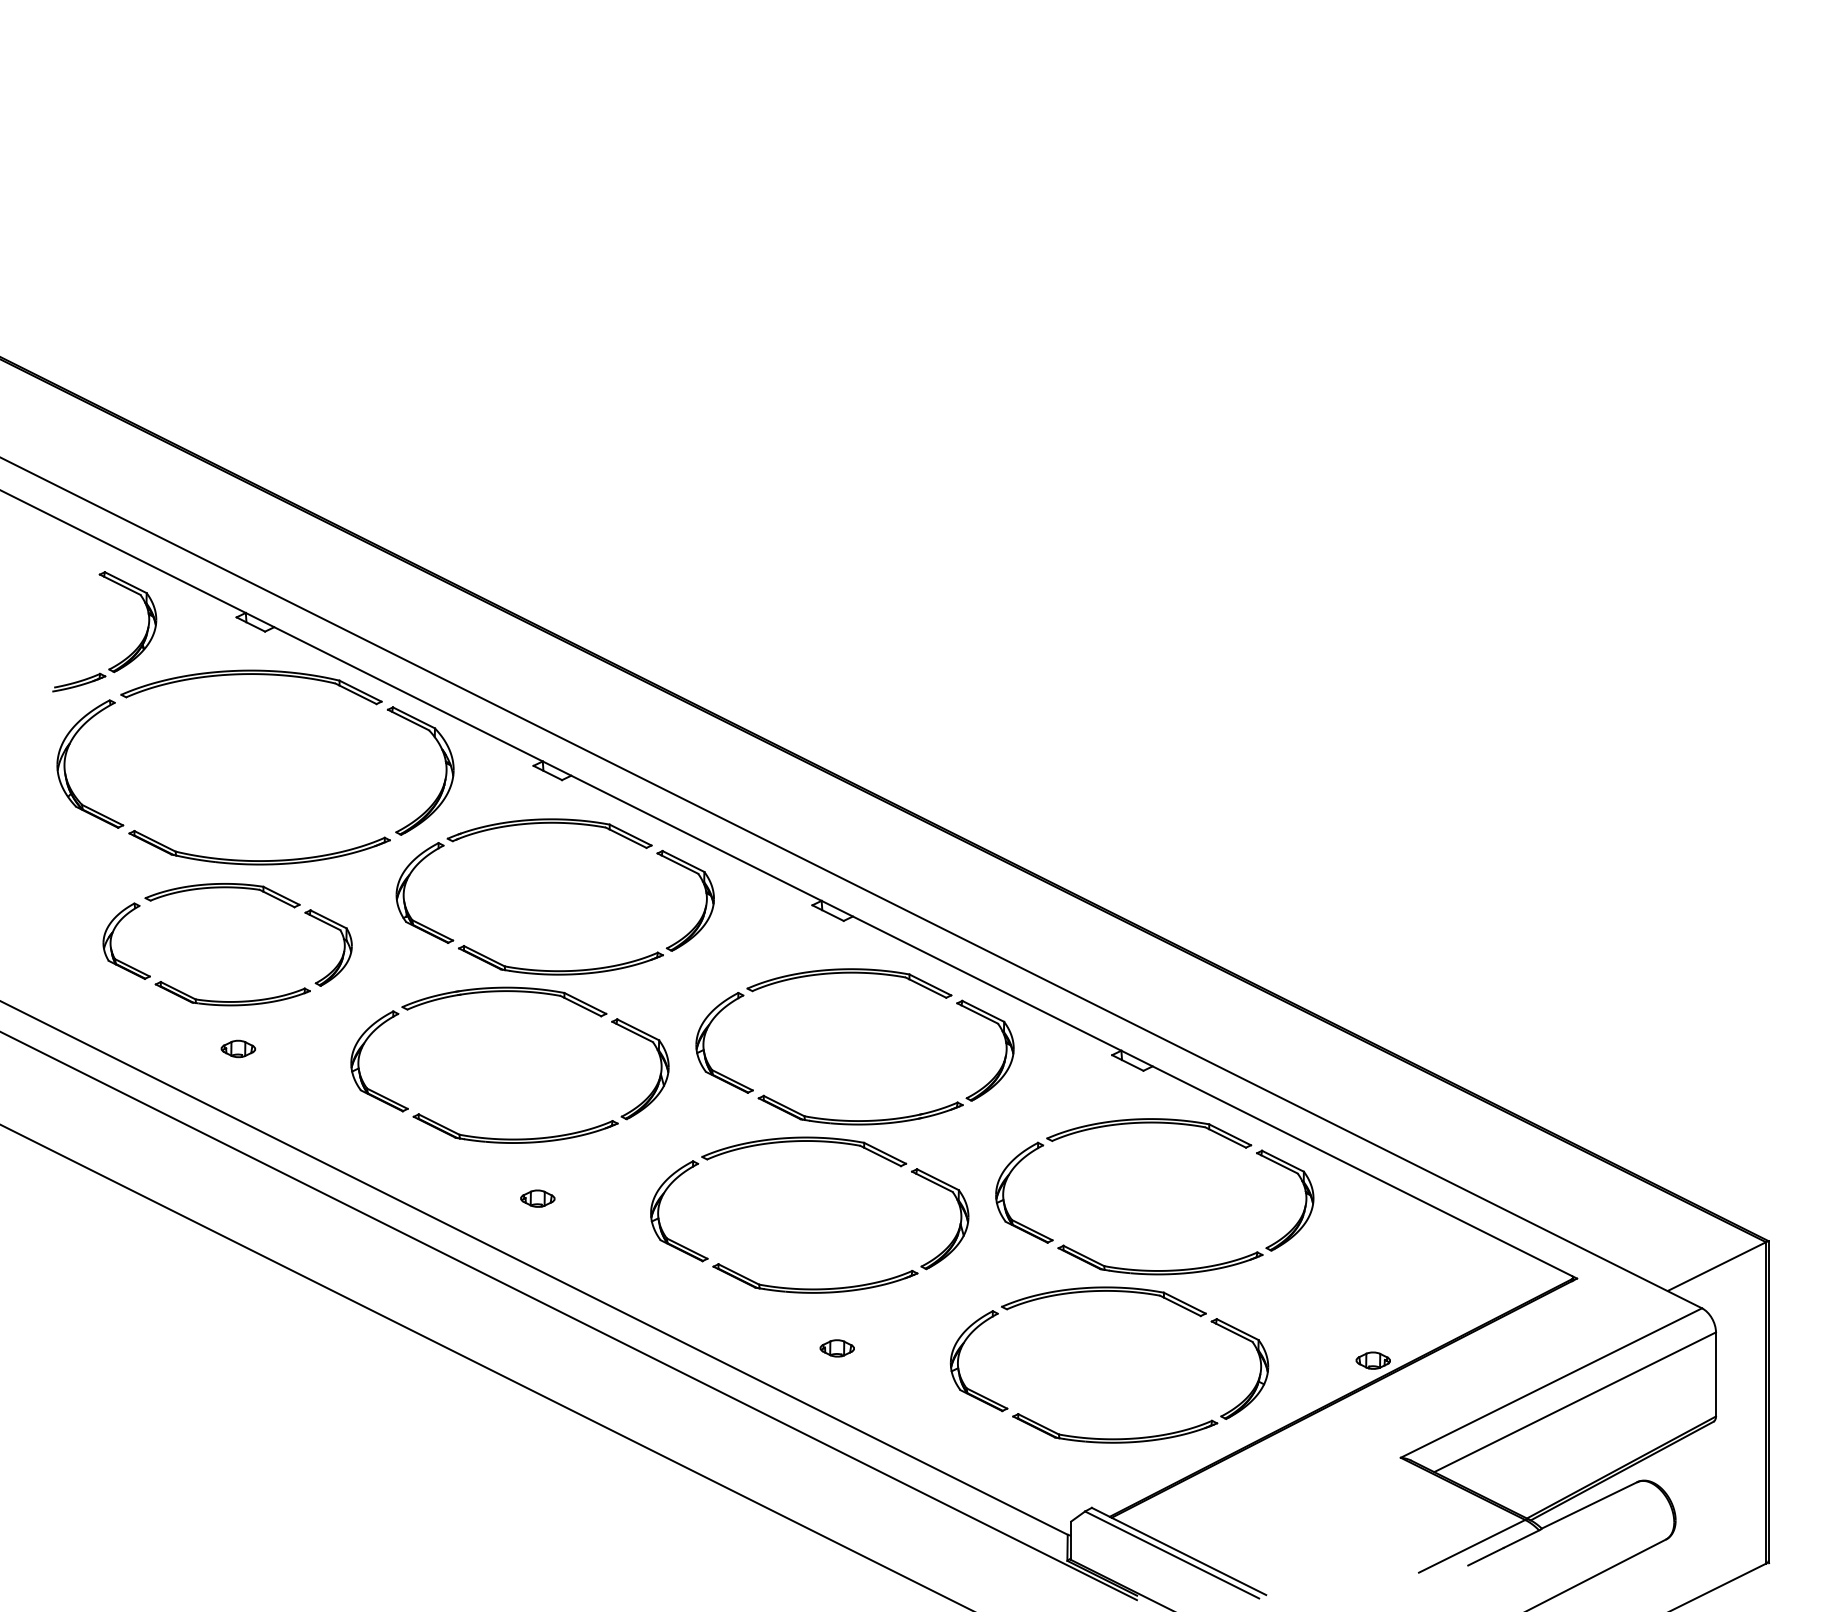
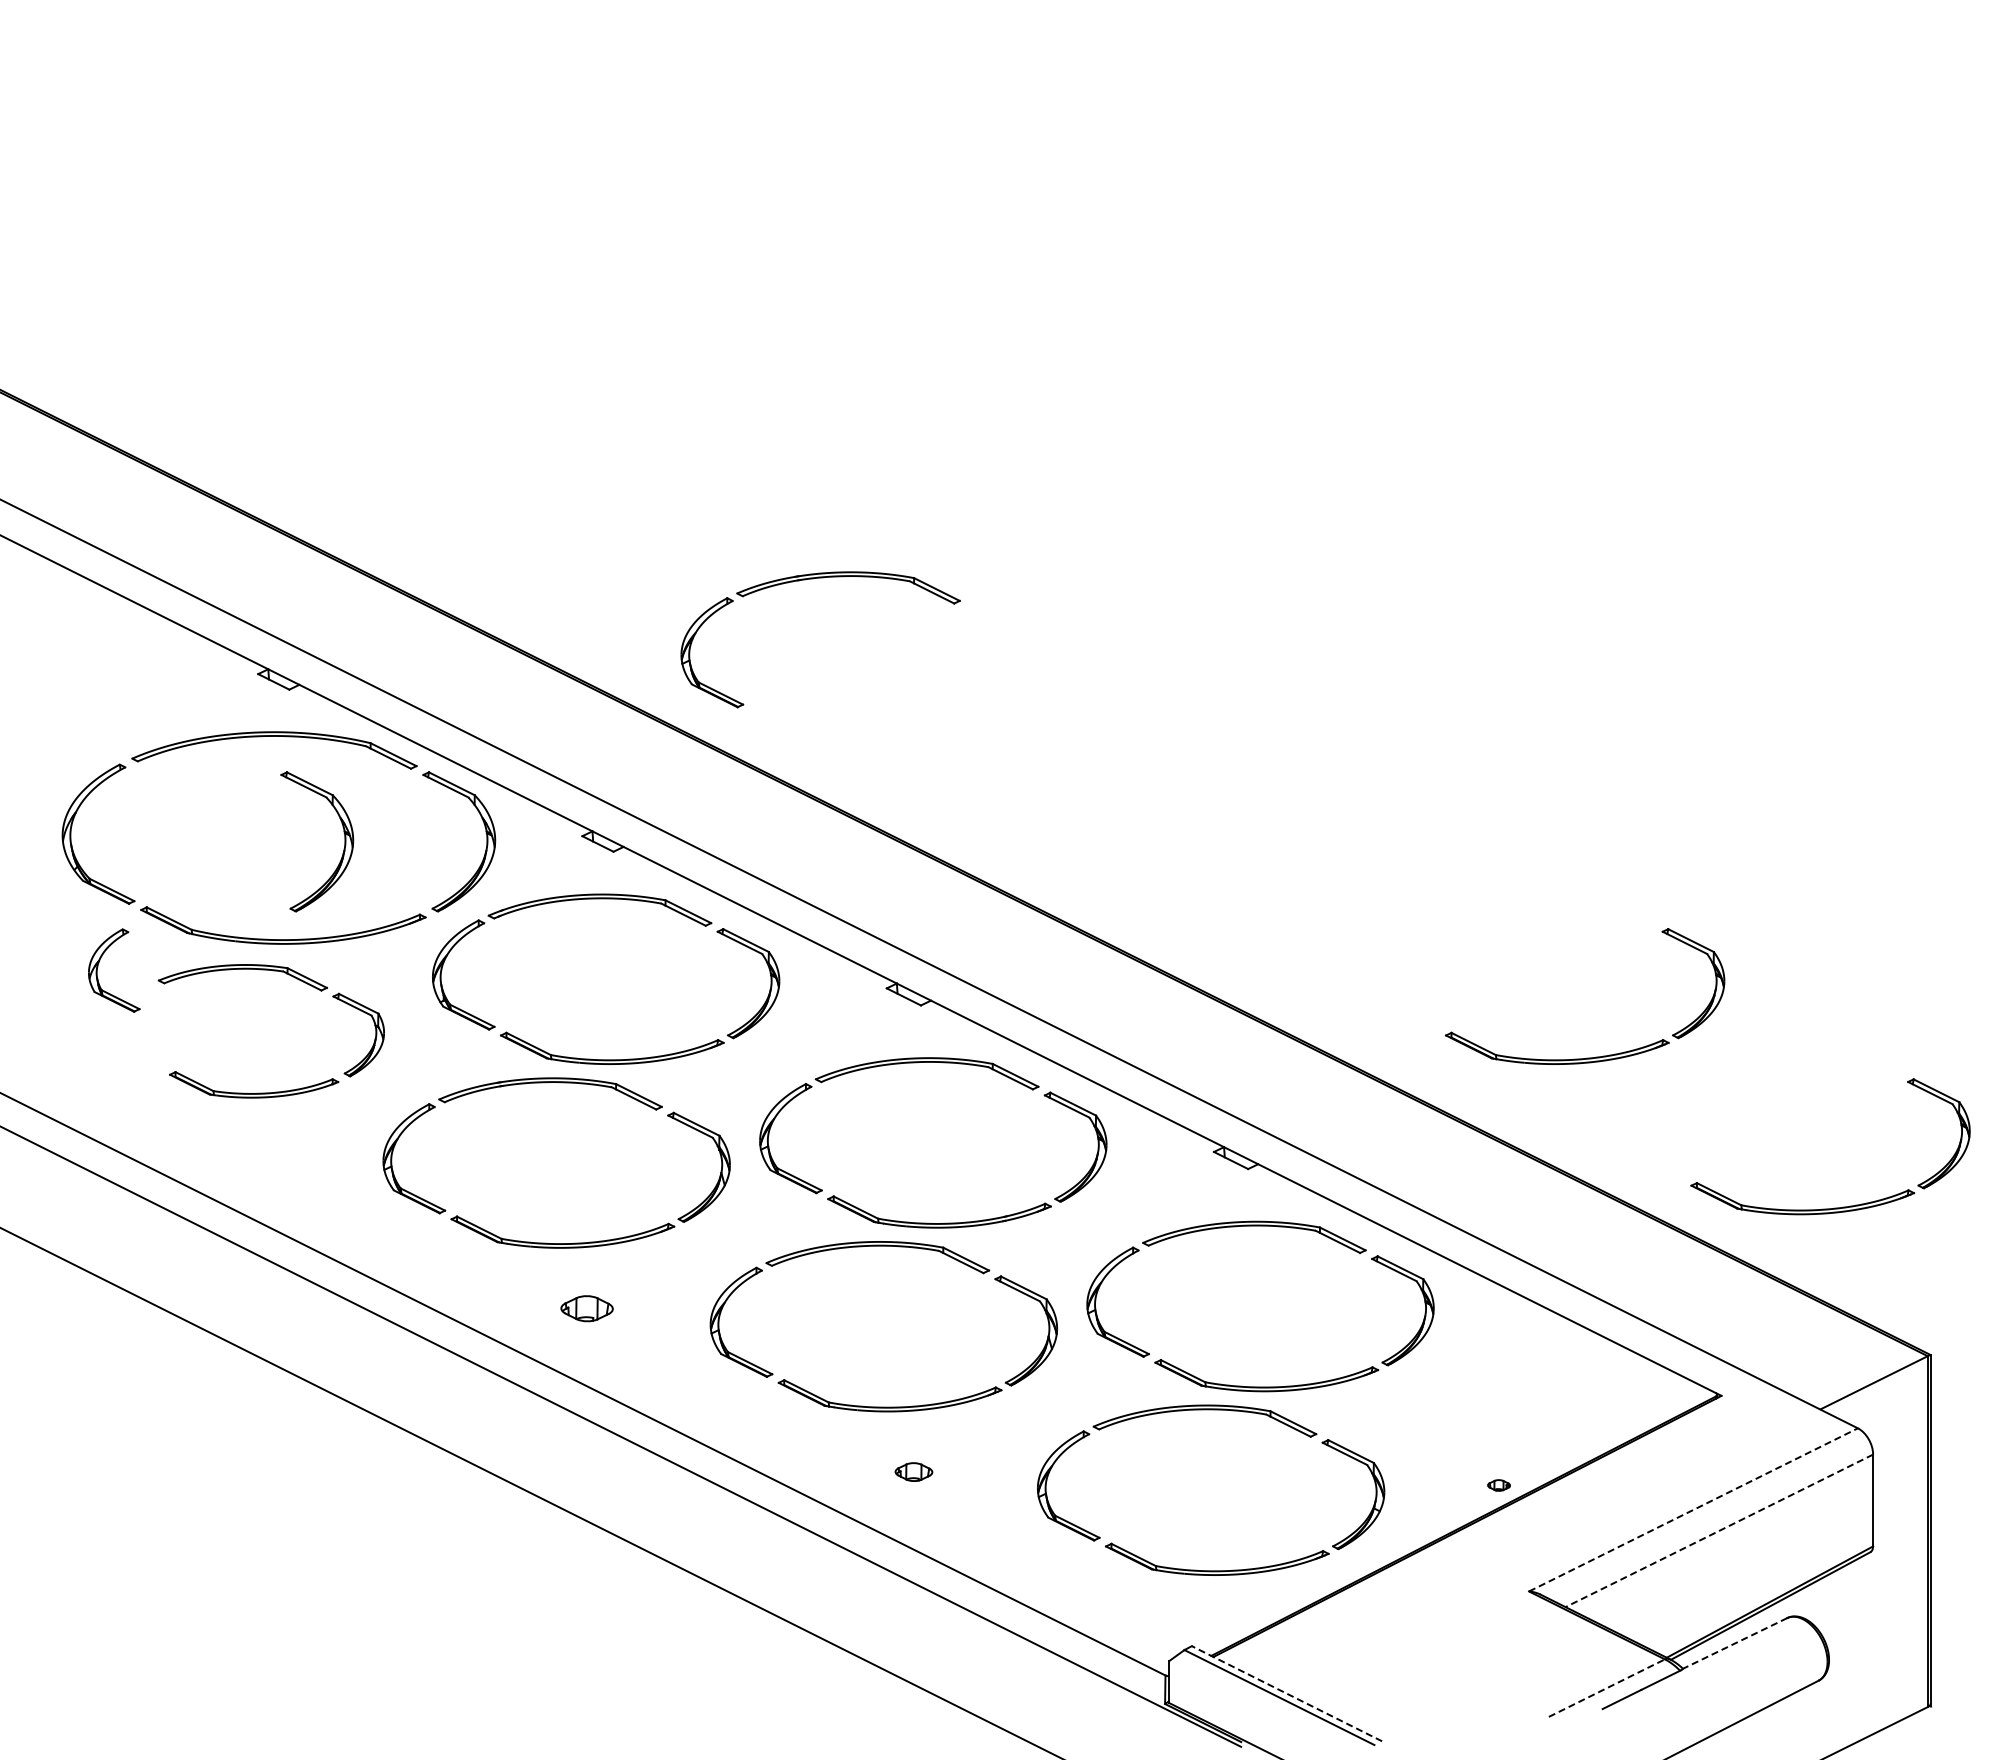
part: (745, 530) -> (813, 579), added
part: (124, 658) -> (135, 719), removed
part: (314, 777) -> (343, 848), added
part: (112, 938) -> (98, 967), moved
part: (1461, 967) -> (1595, 1056), added
part: (238, 1049) -> (260, 1145), removed
part: (1680, 1106) -> (1834, 1207), added
part: (537, 1198) -> (586, 1308), size x1.4
part: (1372, 1360) -> (1498, 1485), size x0.6
line: (1551, 1382) -> (1693, 1509), solid -> dashed
line: (1575, 1401) -> (1719, 1530), solid -> dashed
line: (1589, 1505) -> (1735, 1643), solid -> dashed
line: (1471, 1546) -> (1606, 1688), solid -> dashed
line: (1178, 1551) -> (1286, 1693), solid -> dashed

